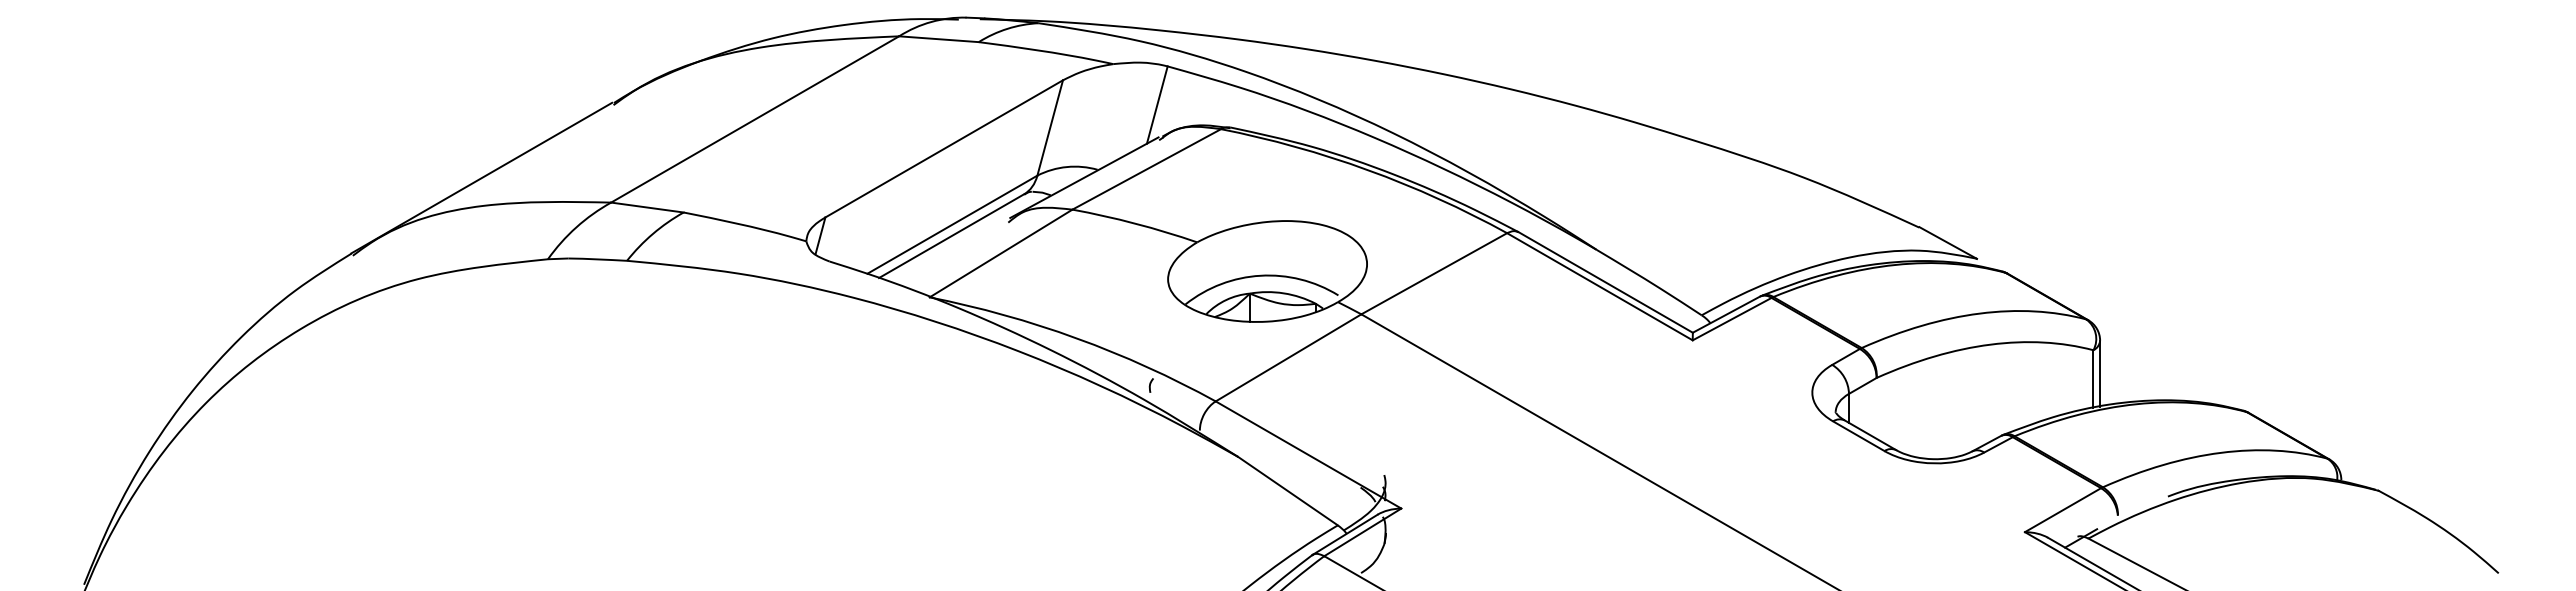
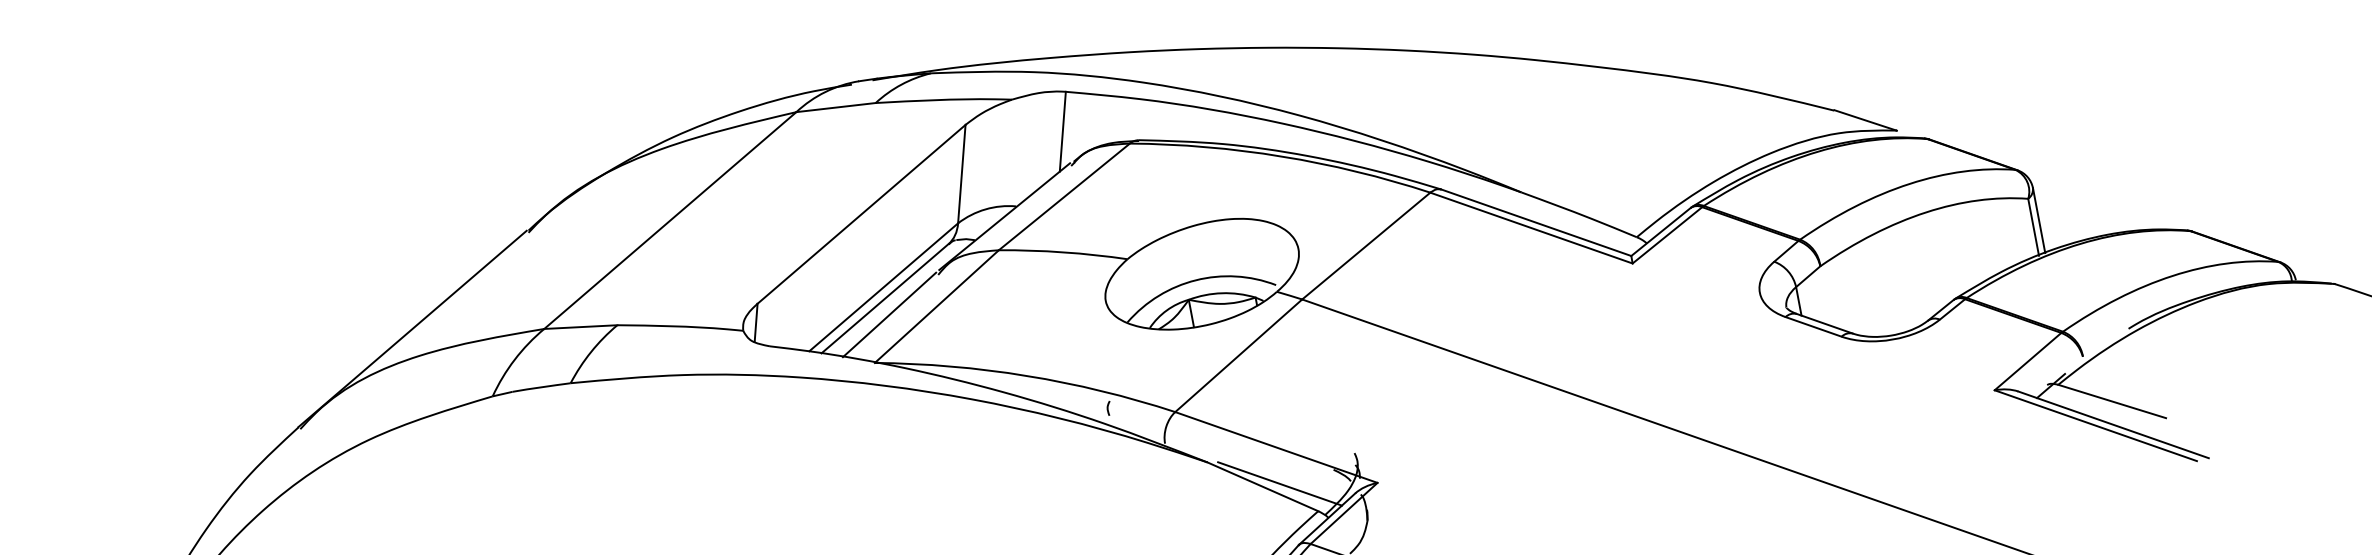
line: (952, 252) -> (888, 314), added
line: (1305, 491) -> (1280, 483), added

